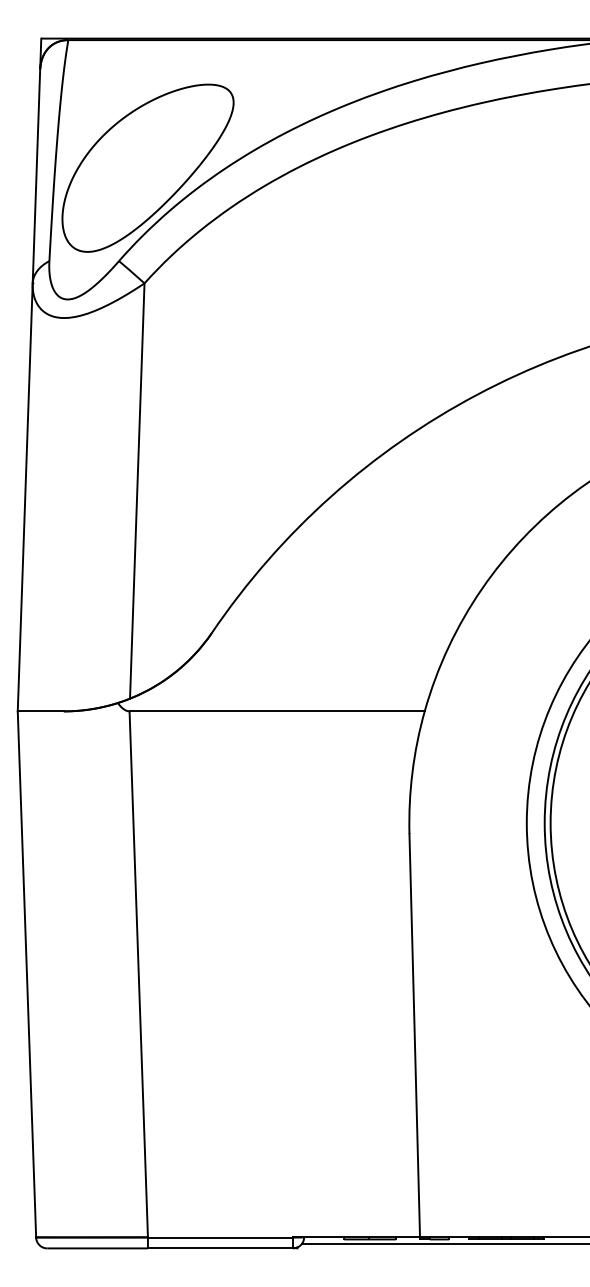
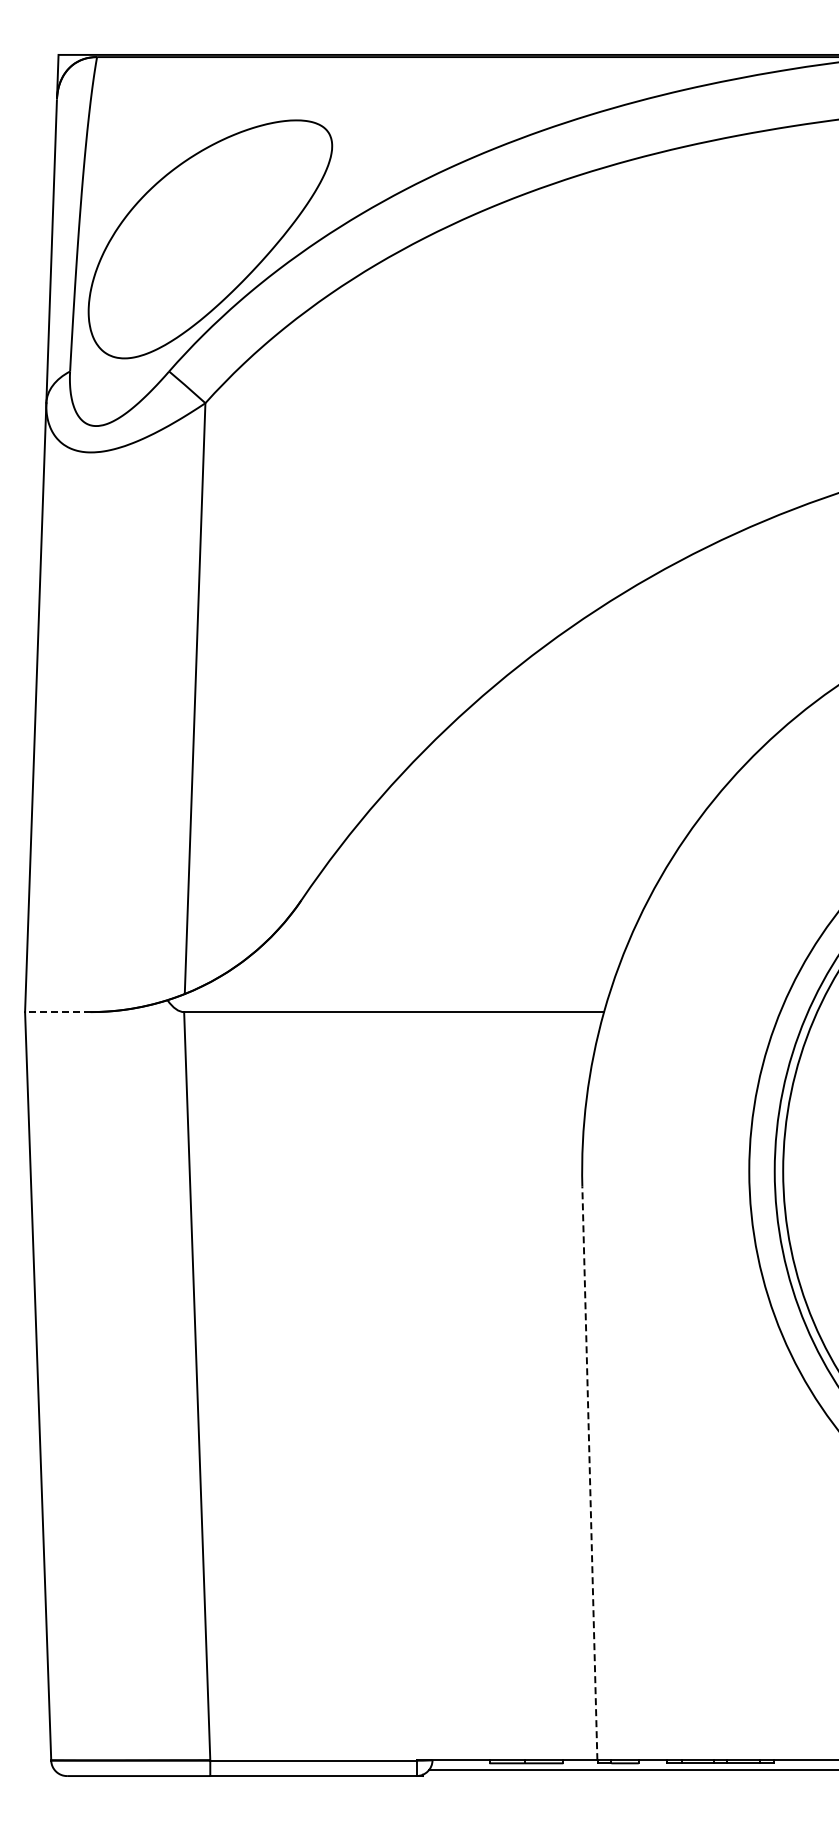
line: (40, 711) -> (57, 1012), solid -> dashed
line: (414, 1035) -> (589, 1473), solid -> dashed

